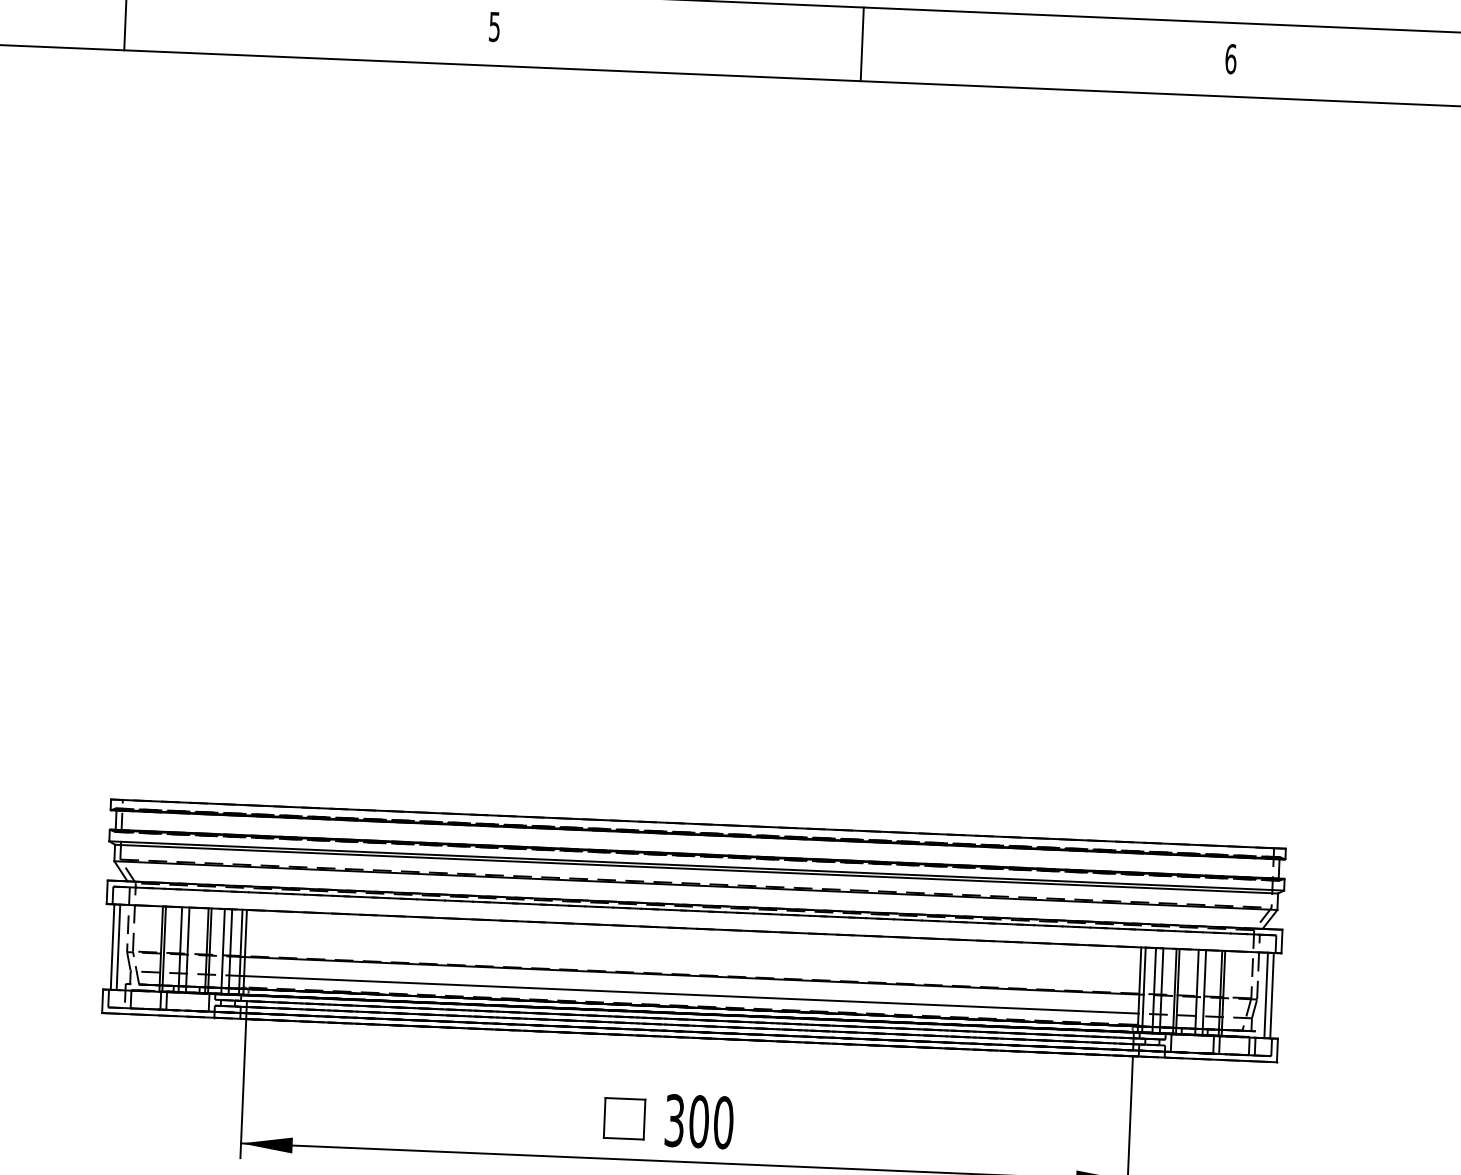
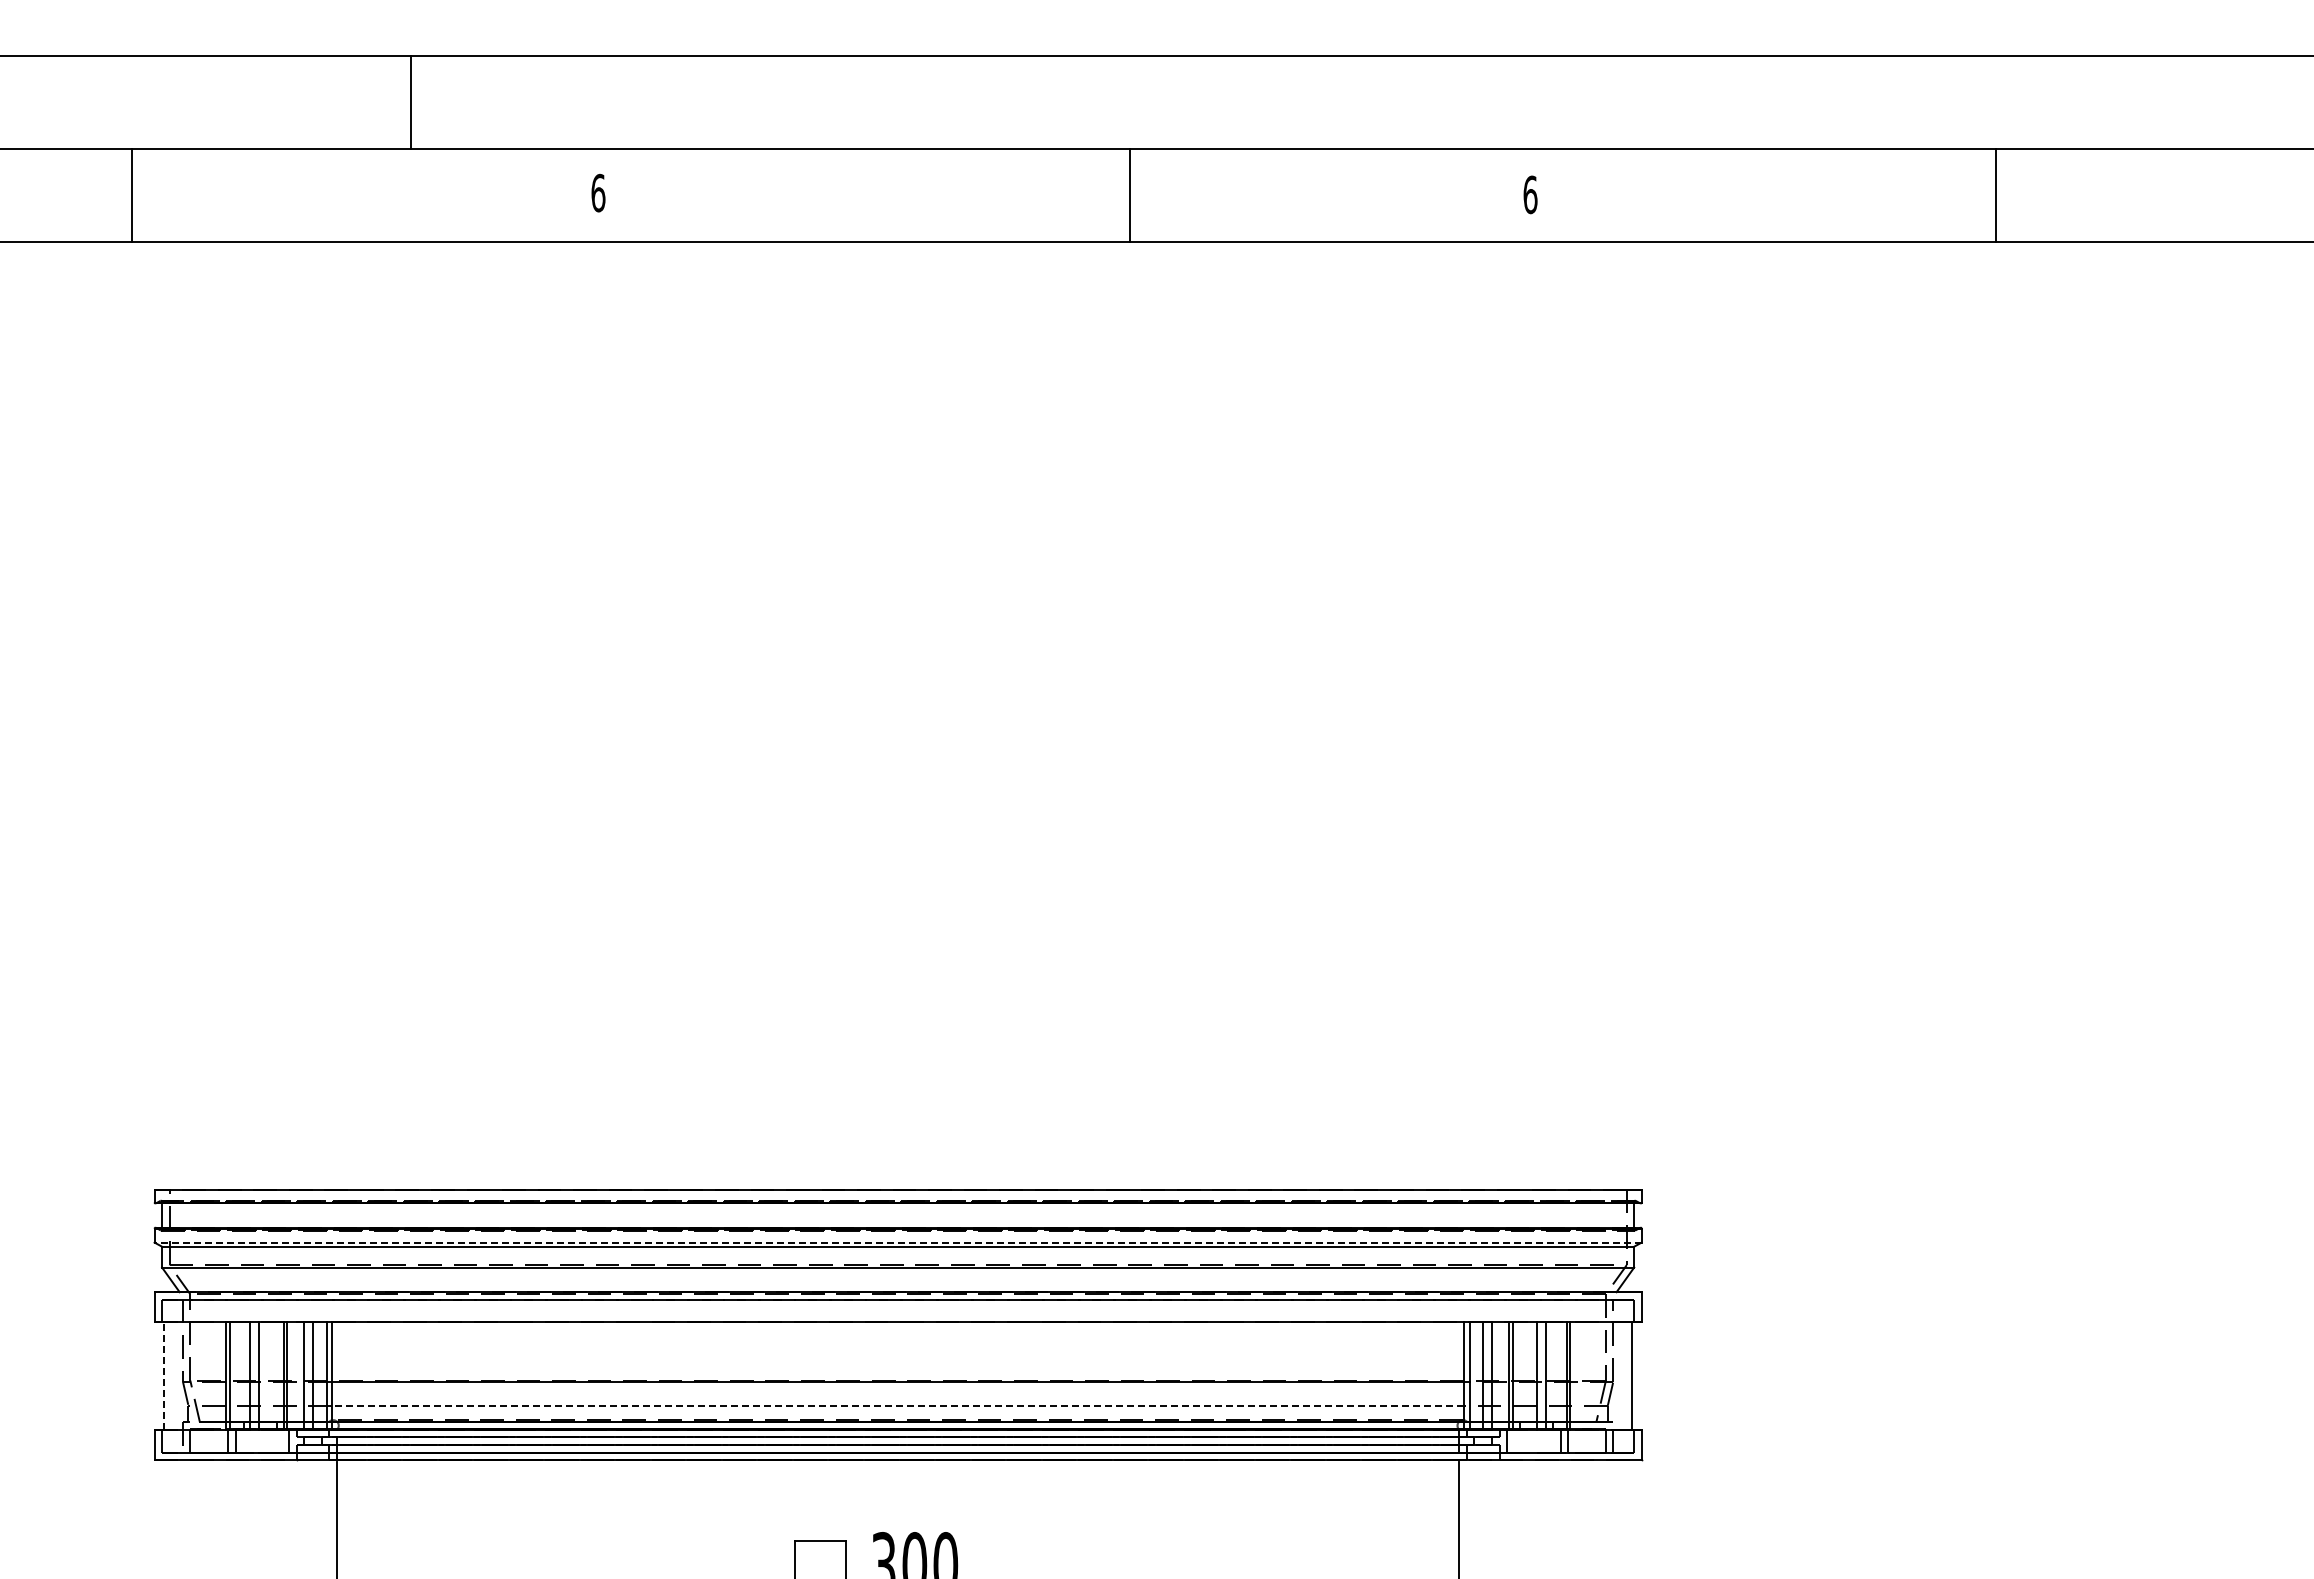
text: (494, 26) -> (598, 192), 5 -> 6
line: (862, 44) -> (1129, 195), moved
line: (697, 865) -> (898, 1242), solid -> dashed
line: (112, 946) -> (164, 1375), solid -> dashed
line: (118, 947) -> (171, 1376), removed
line: (690, 994) -> (897, 1405), solid -> dashed
line: (1266, 995) -> (1624, 1376), removed

